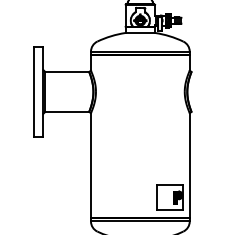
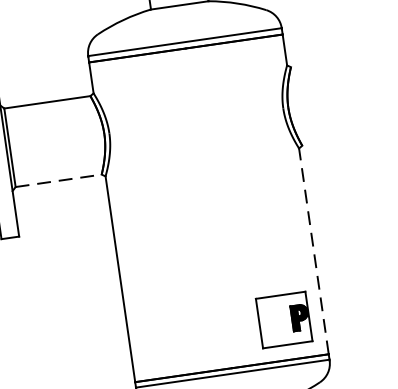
line: (67, 111) -> (59, 179), solid -> dashed
line: (189, 165) -> (313, 251), solid -> dashed

